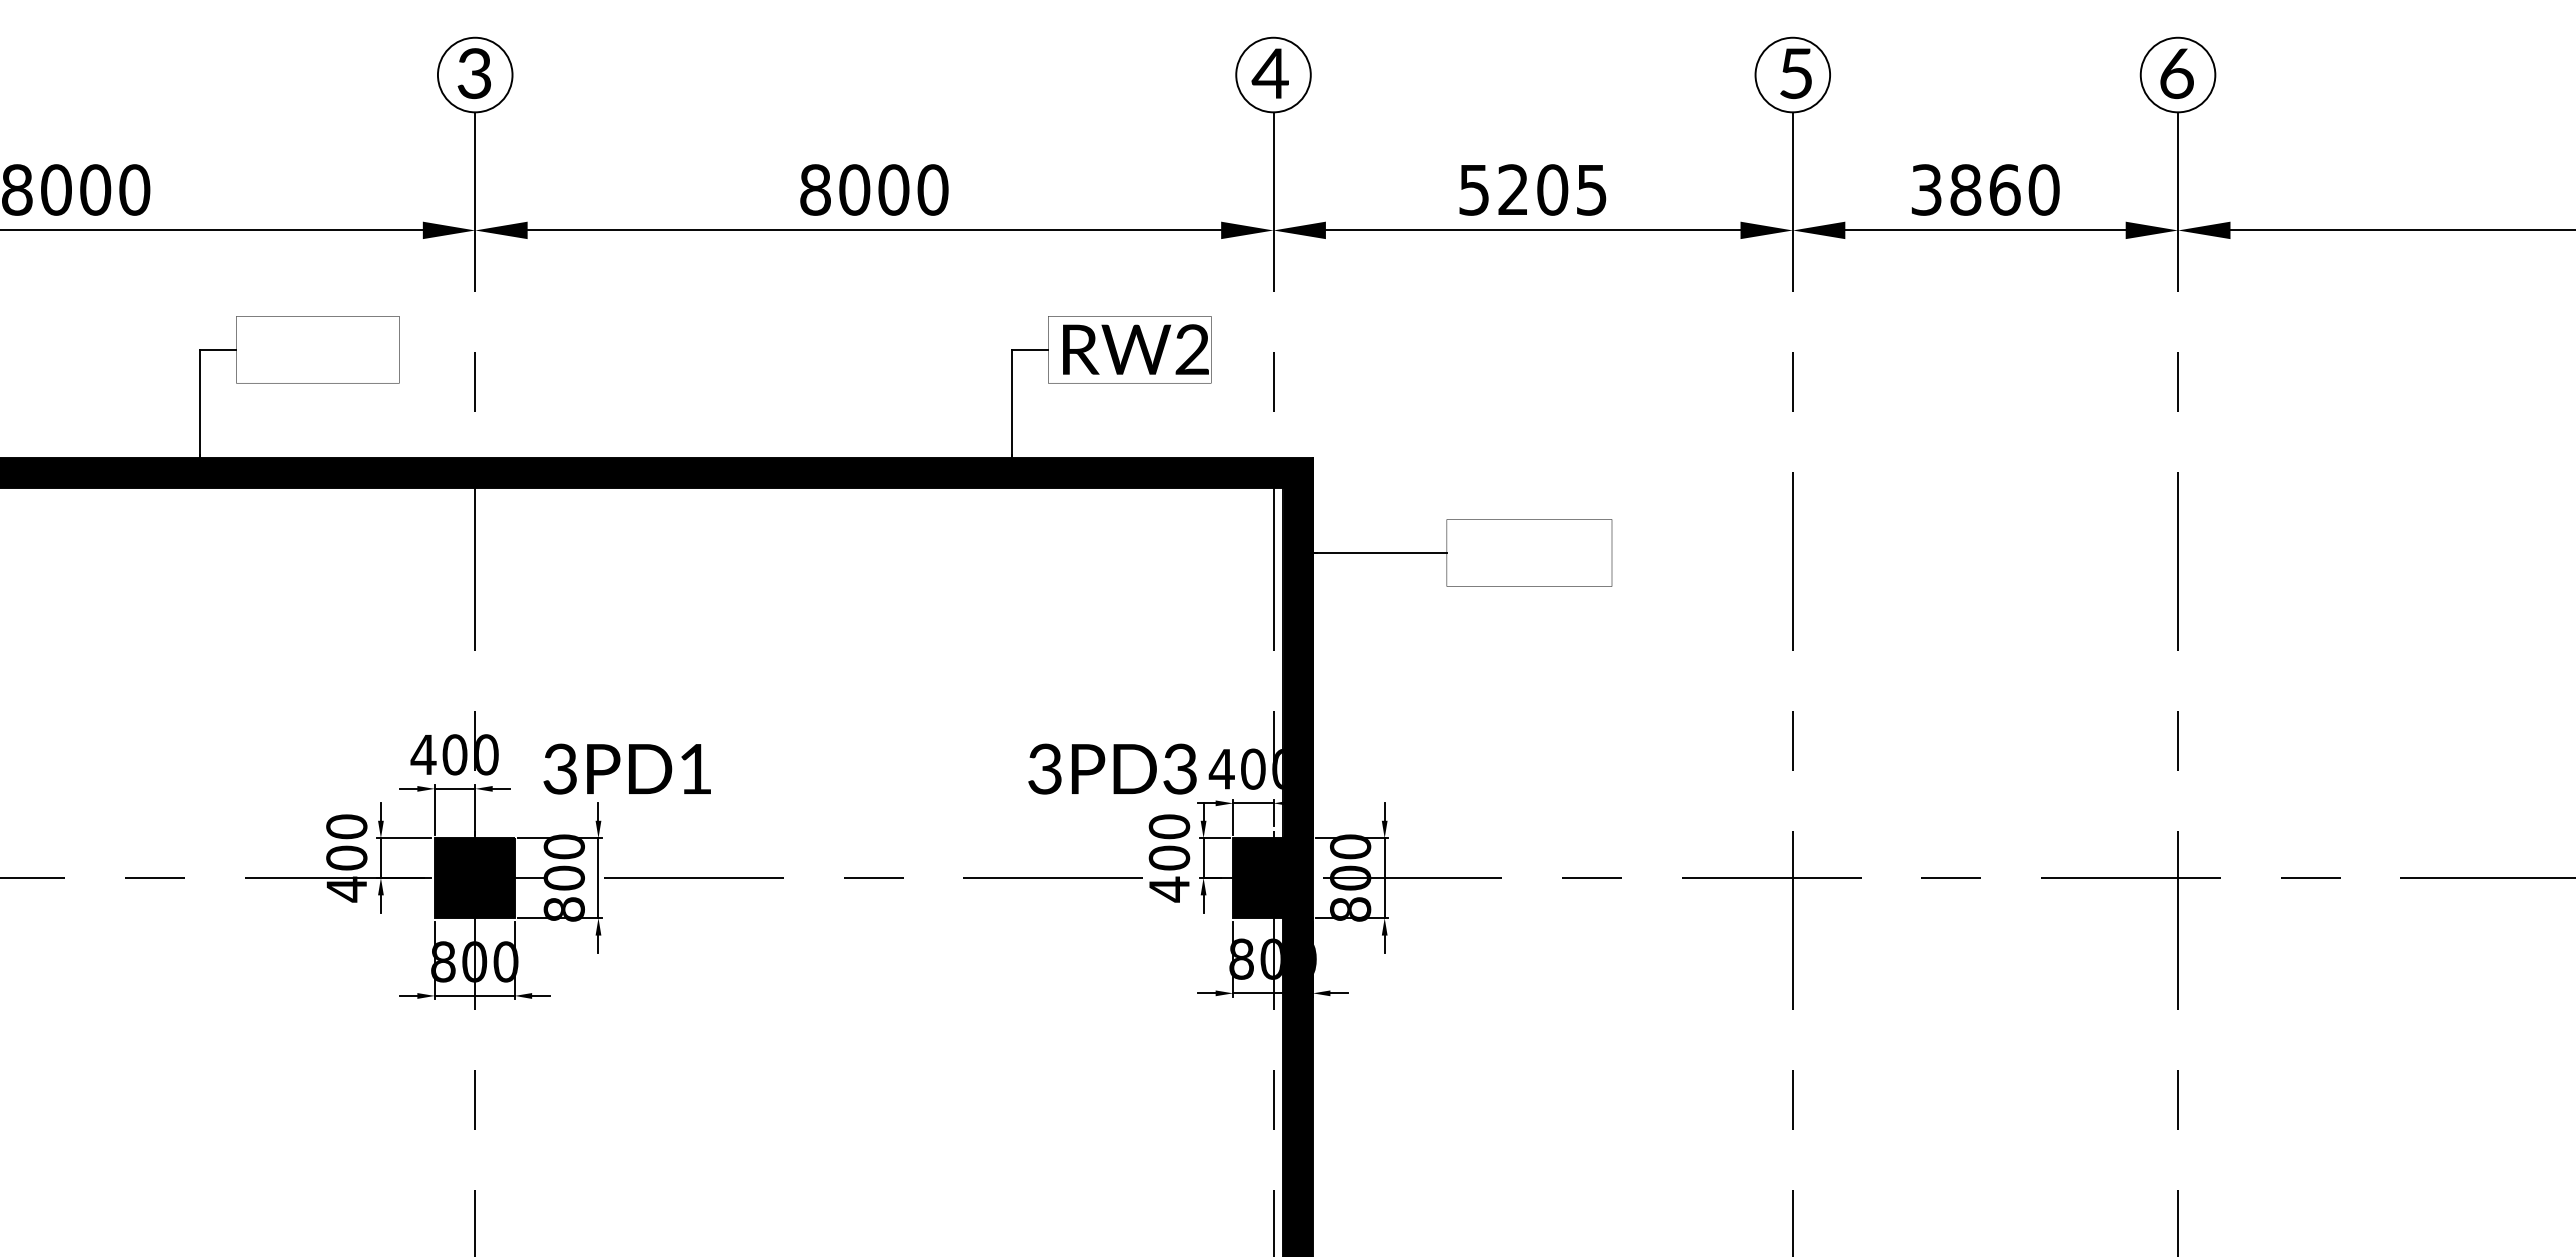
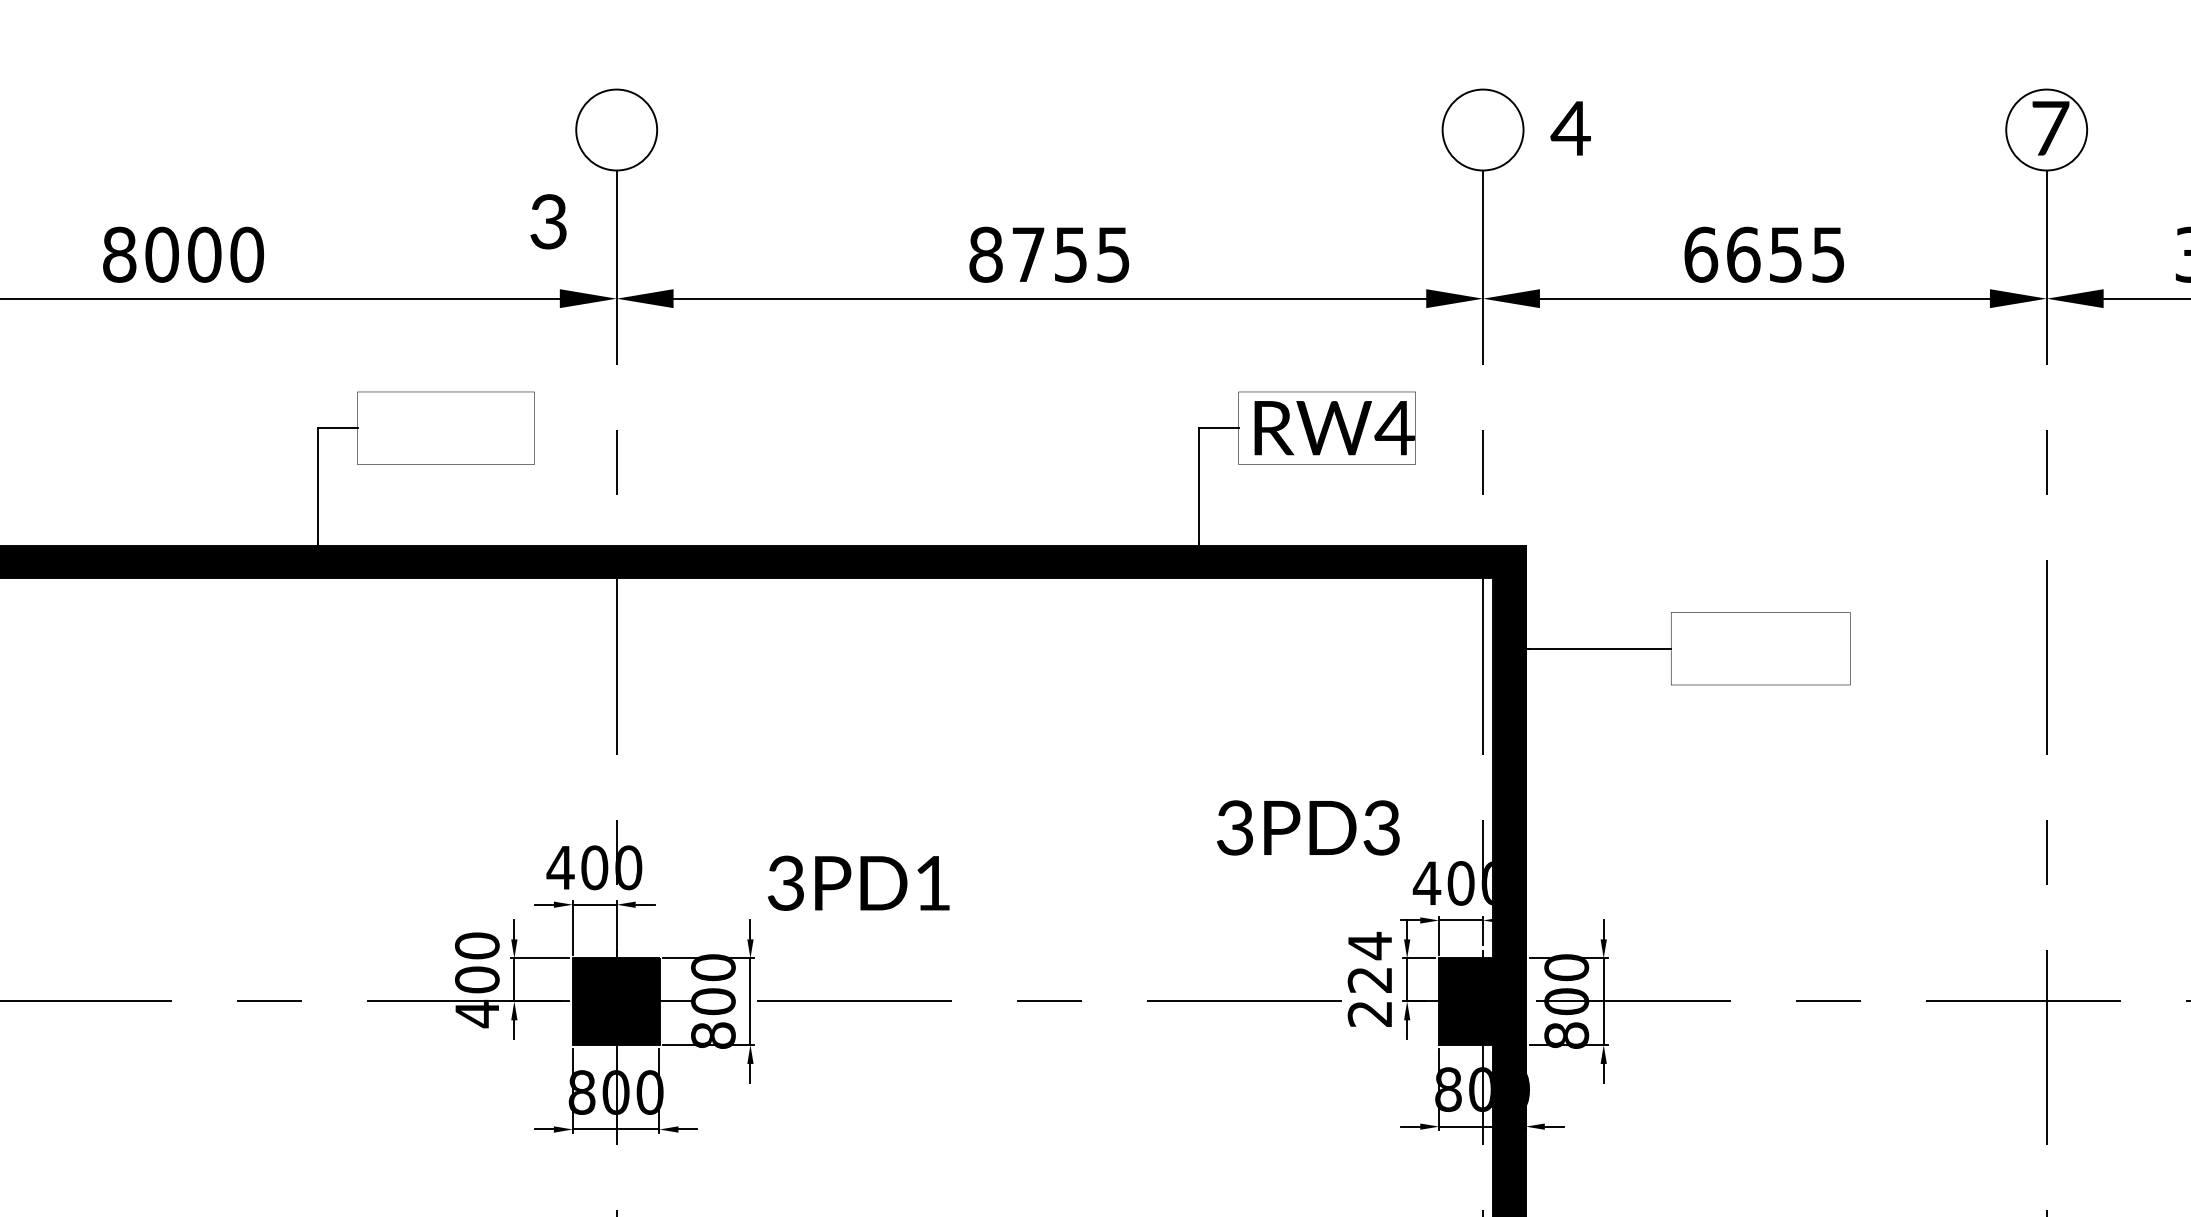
text: (473, 73) -> (547, 221), moved
text: (1269, 73) -> (1569, 128), moved
text: (1796, 73) -> (2050, 128), 5 -> 7
text: (893, 189) -> (1070, 254), 8000 -> 8755
text: (1513, 189) -> (1743, 254), 5205 -> 6655
text: (1191, 349) -> (1394, 427), RW2 -> RW4
text: (626, 768) -> (857, 882), moved
text: (1112, 768) -> (1308, 827), moved
text: (1169, 857) -> (1370, 979), 400 -> 224

